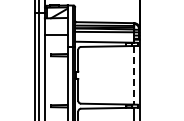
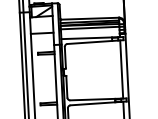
line: (134, 75) -> (121, 69), dashed -> solid

